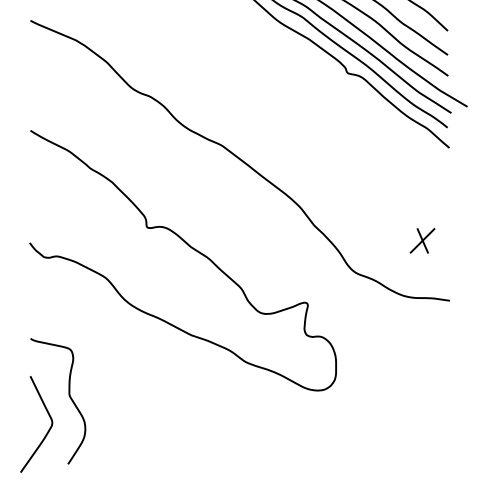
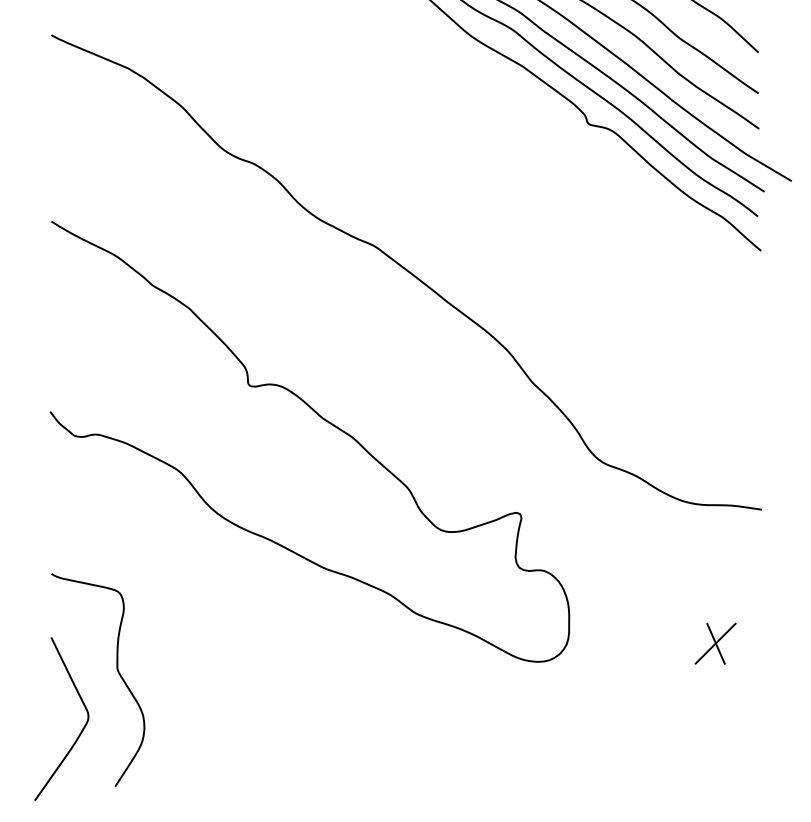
part: (422, 240) -> (715, 643), moved

